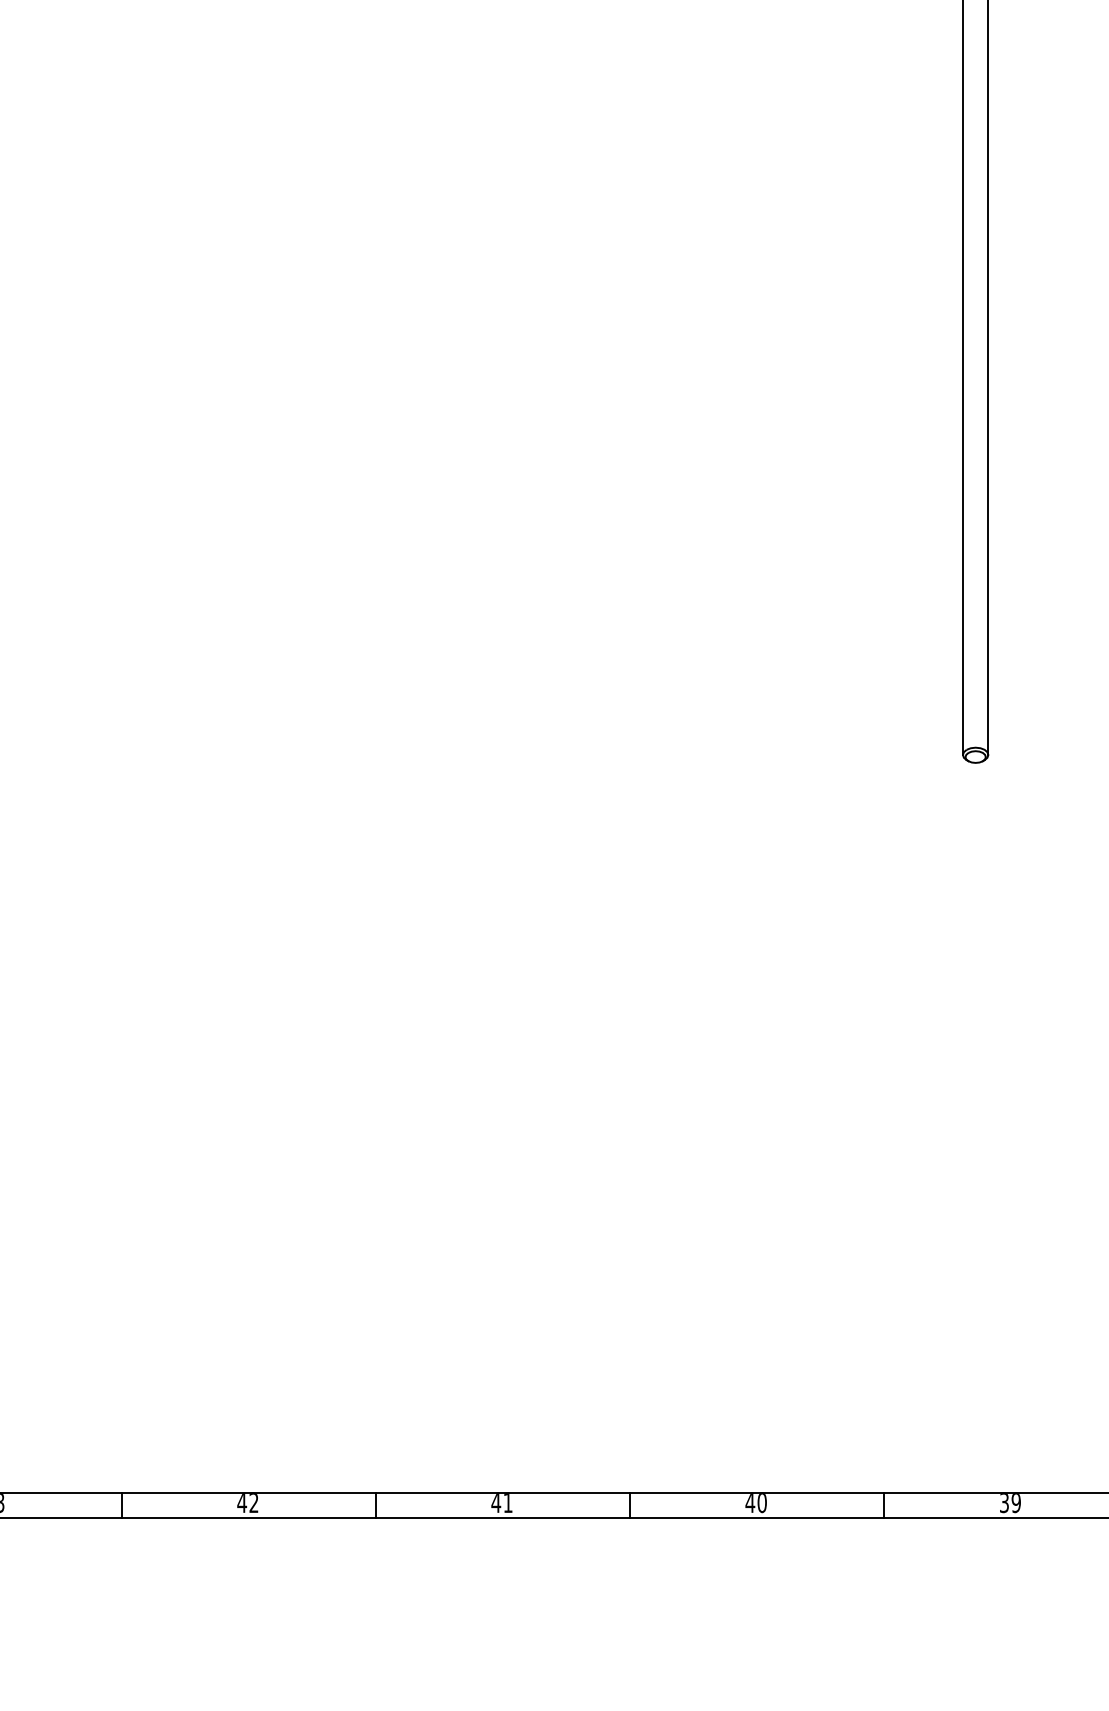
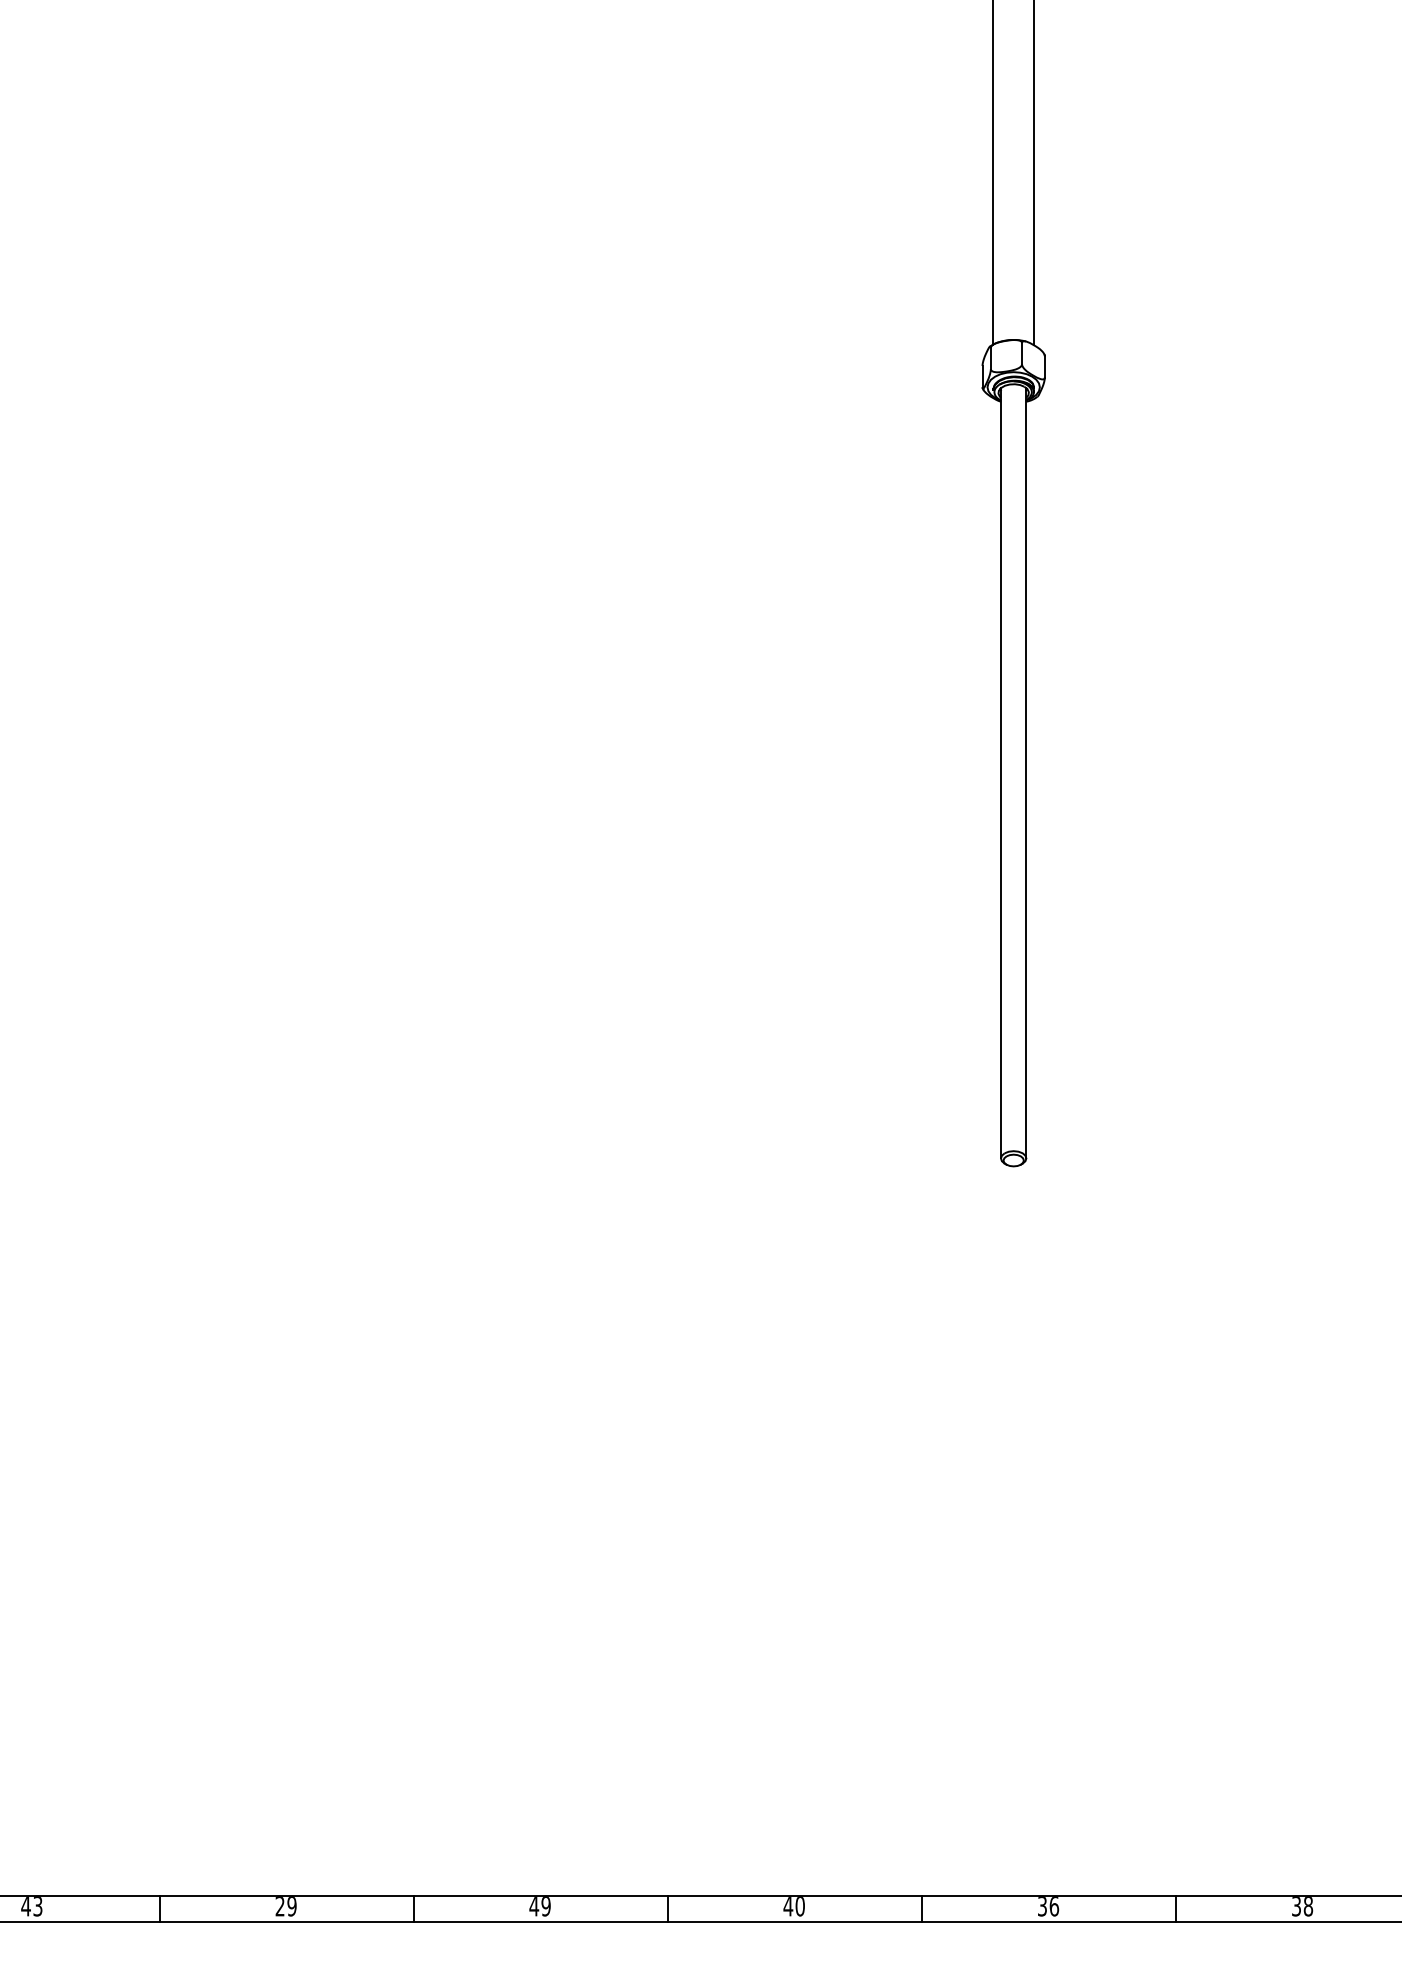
text: (247, 1503) -> (285, 1906), 42 -> 29
text: (507, 1503) -> (545, 1906), 41 -> 49
text: (1016, 1503) -> (1054, 1906), 39 -> 36

